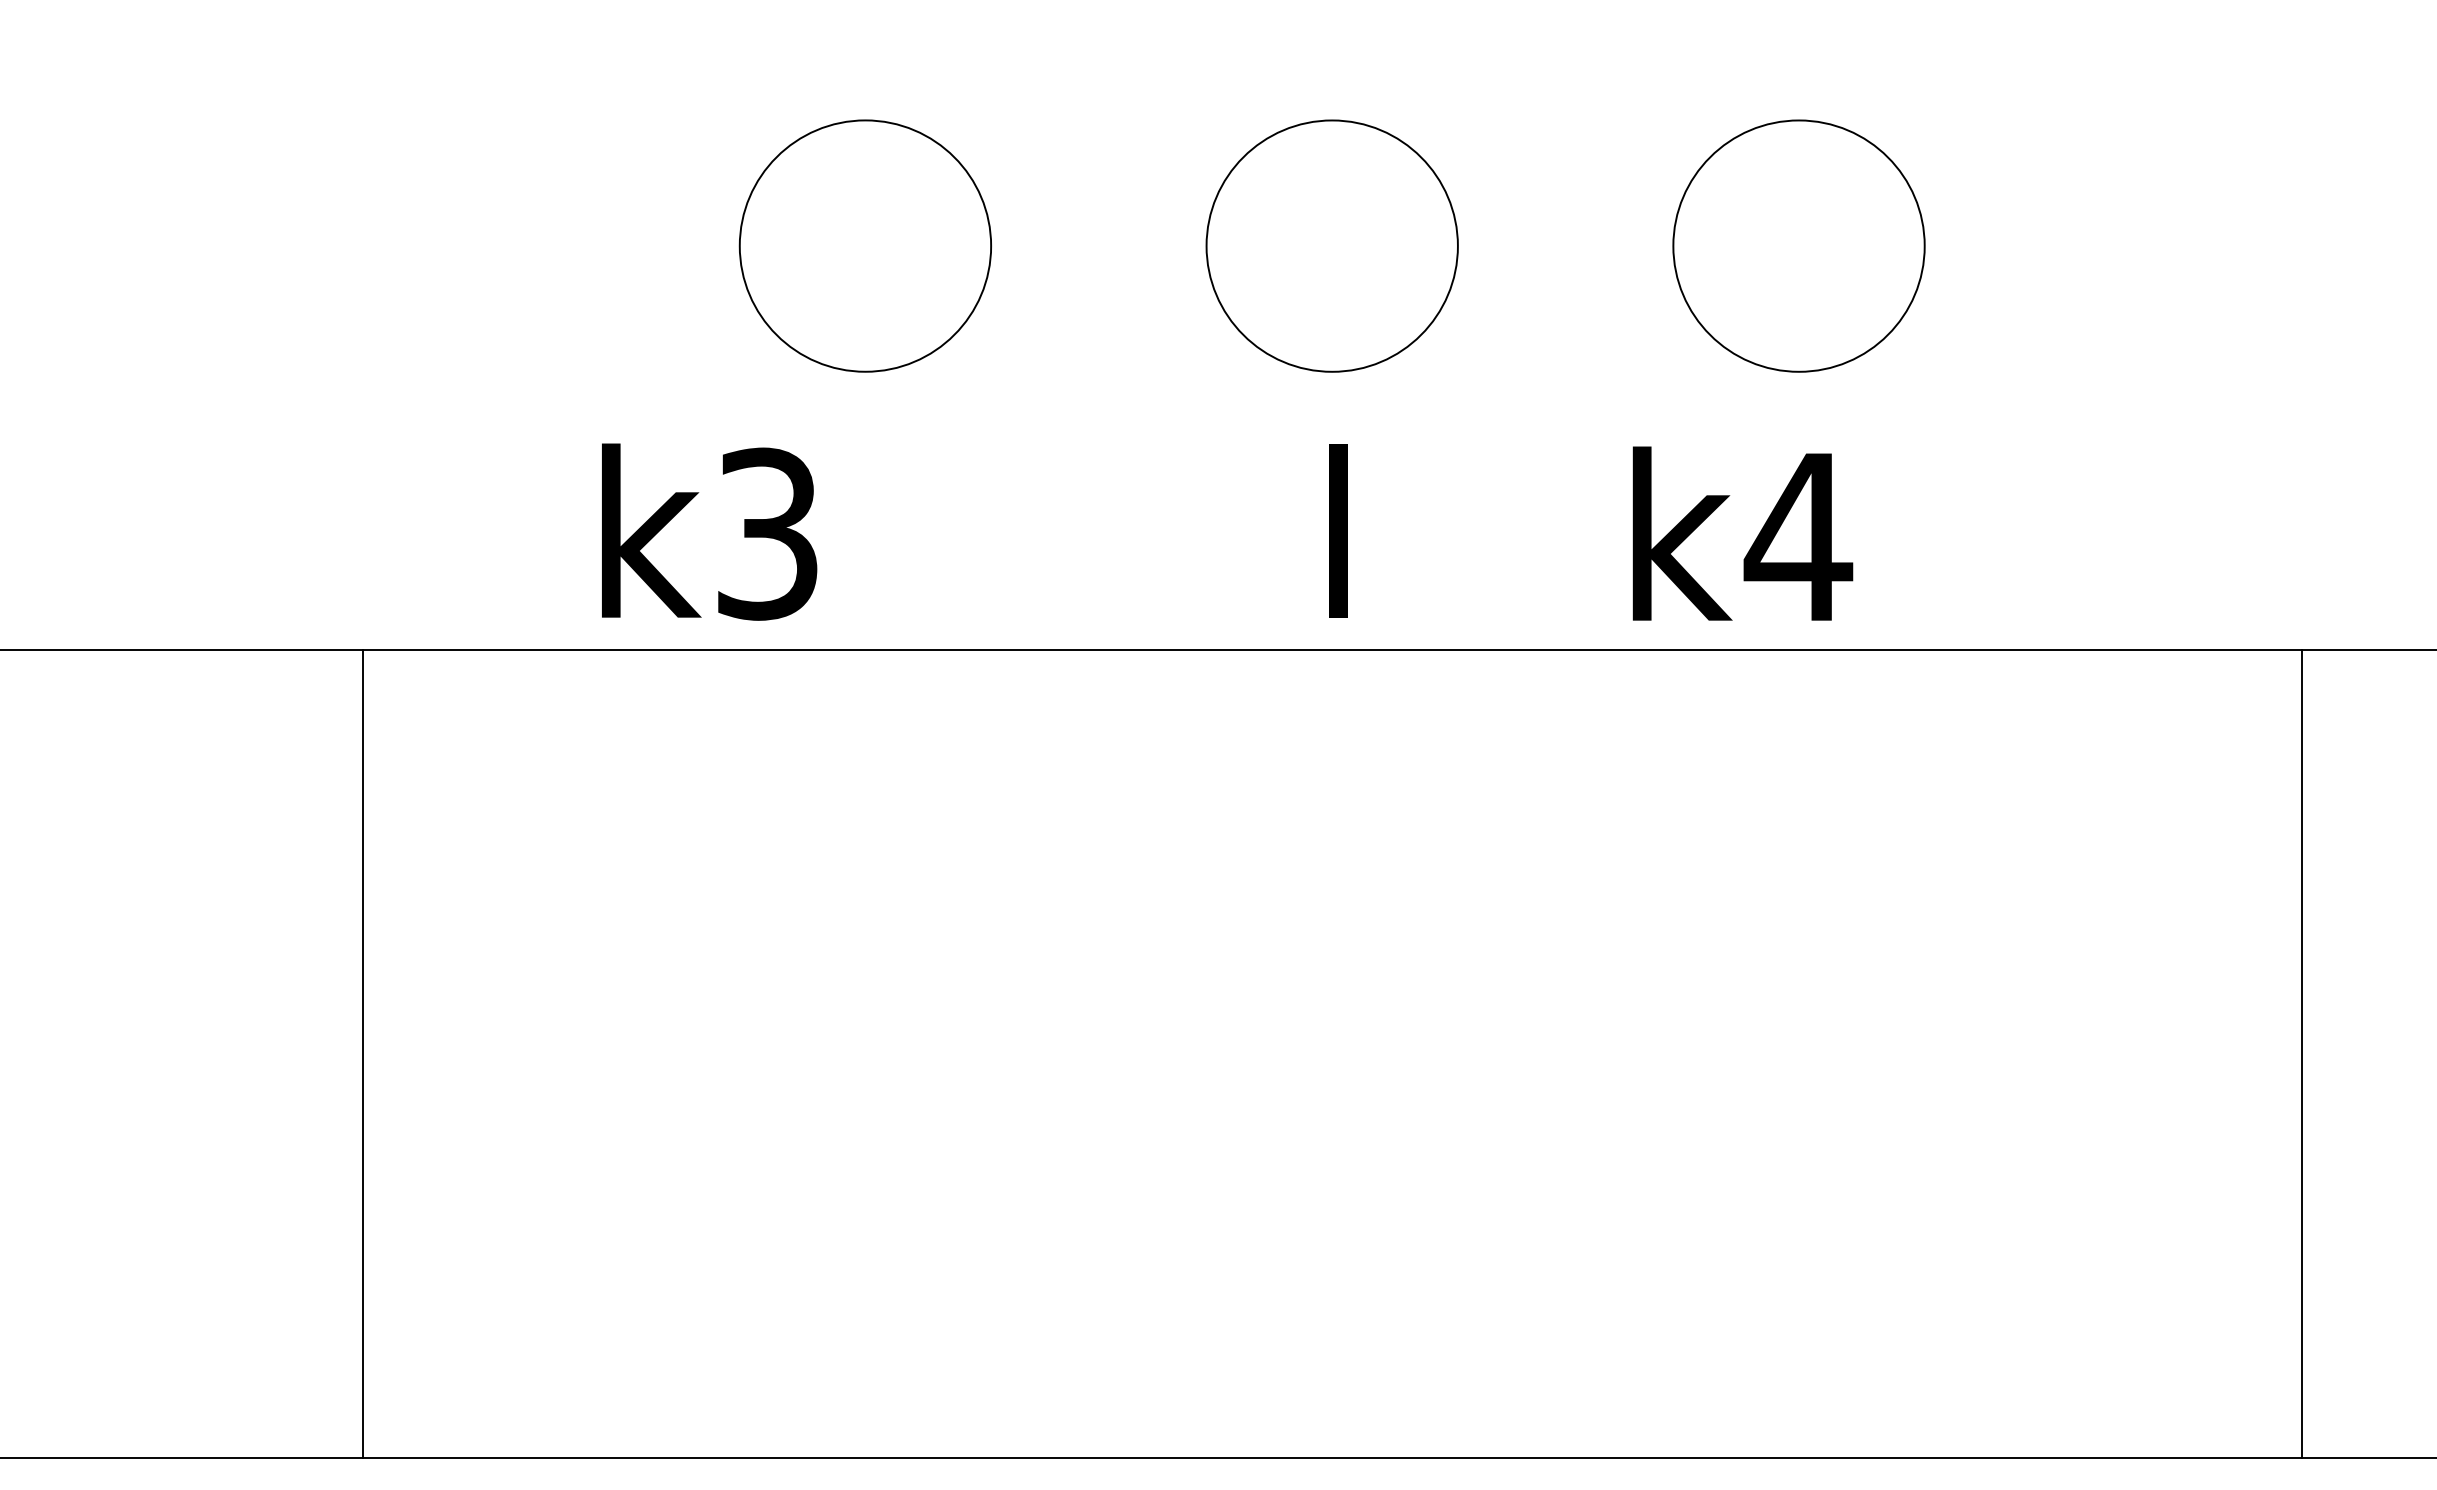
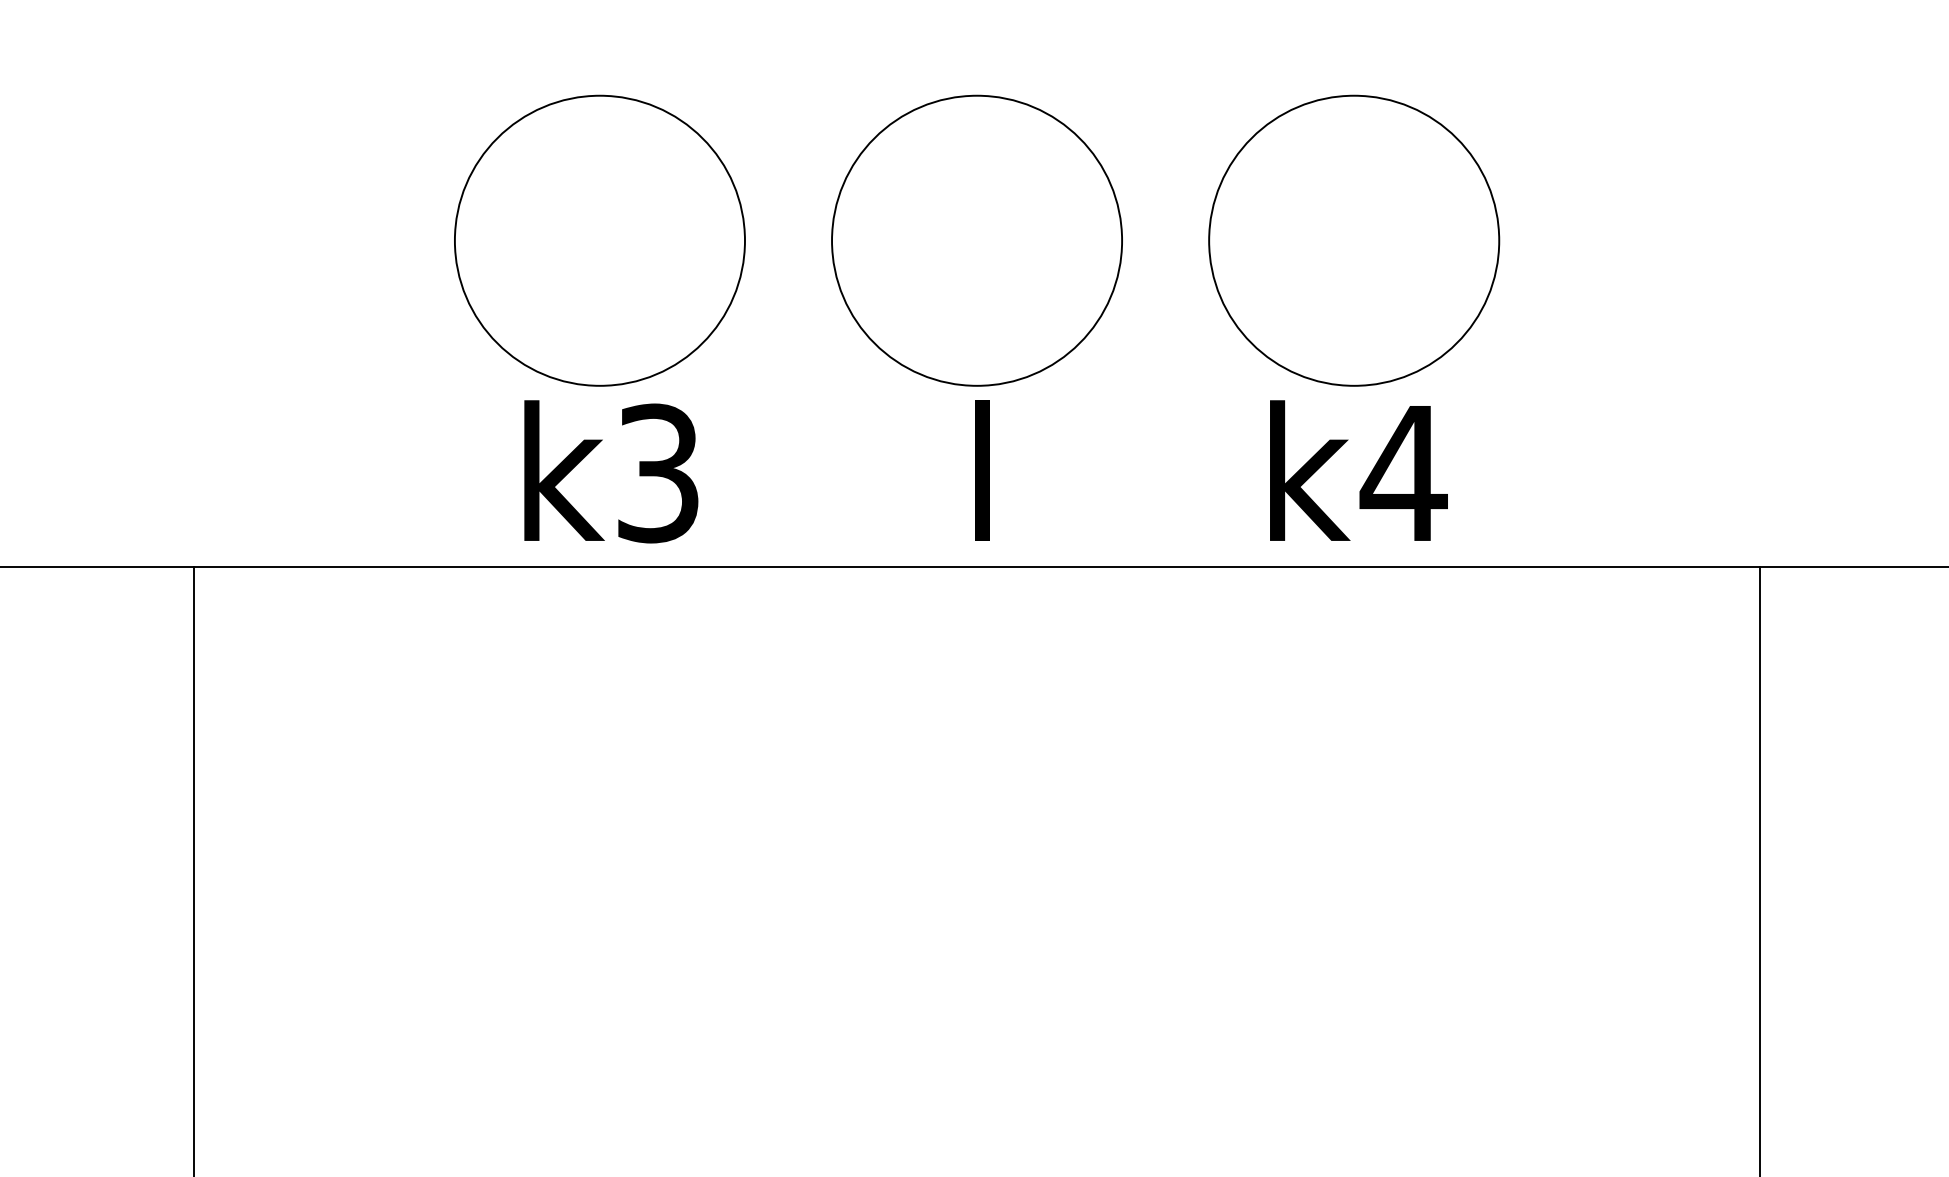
circle: (865, 245) -> (599, 240), size x1.43
circle: (1331, 245) -> (976, 240), size x1.43
circle: (1798, 245) -> (1353, 240), size x1.43
text: (709, 531) -> (611, 471), moved
text: (1742, 533) -> (1358, 470), moved

